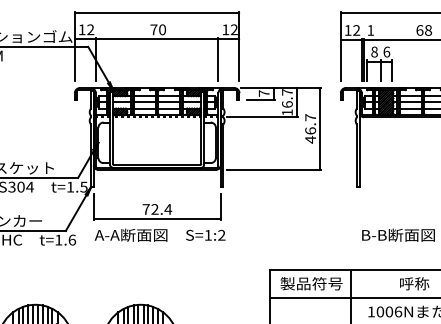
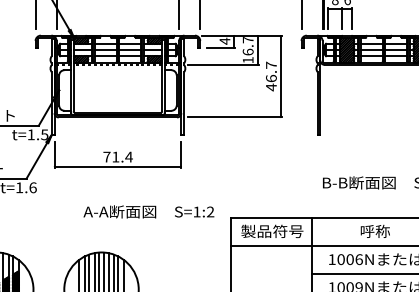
text: (263, 93) -> (224, 41), 7 -> 4
text: (154, 209) -> (115, 157), 72.4 -> 71.4
text: (159, 234) -> (148, 211), moved

